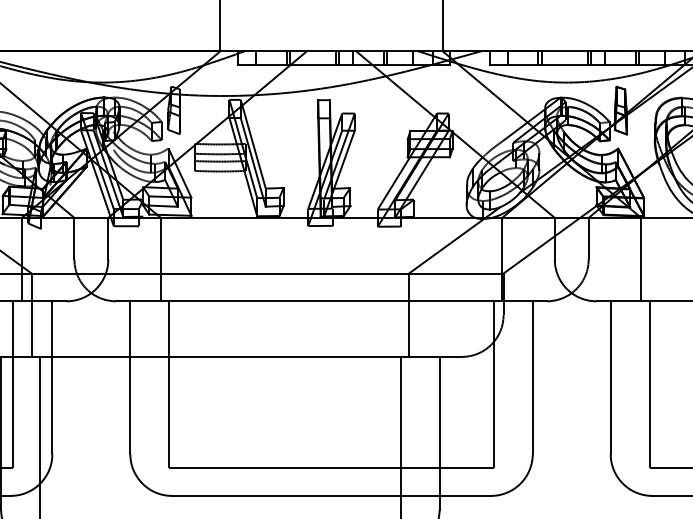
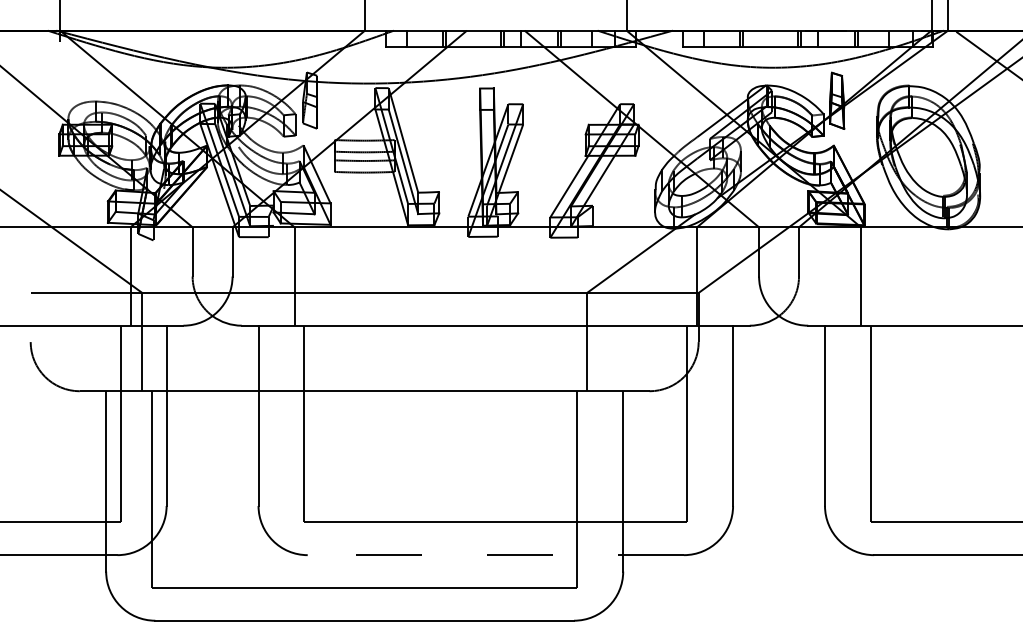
line: (331, 496) -> (495, 555), solid -> dashed

